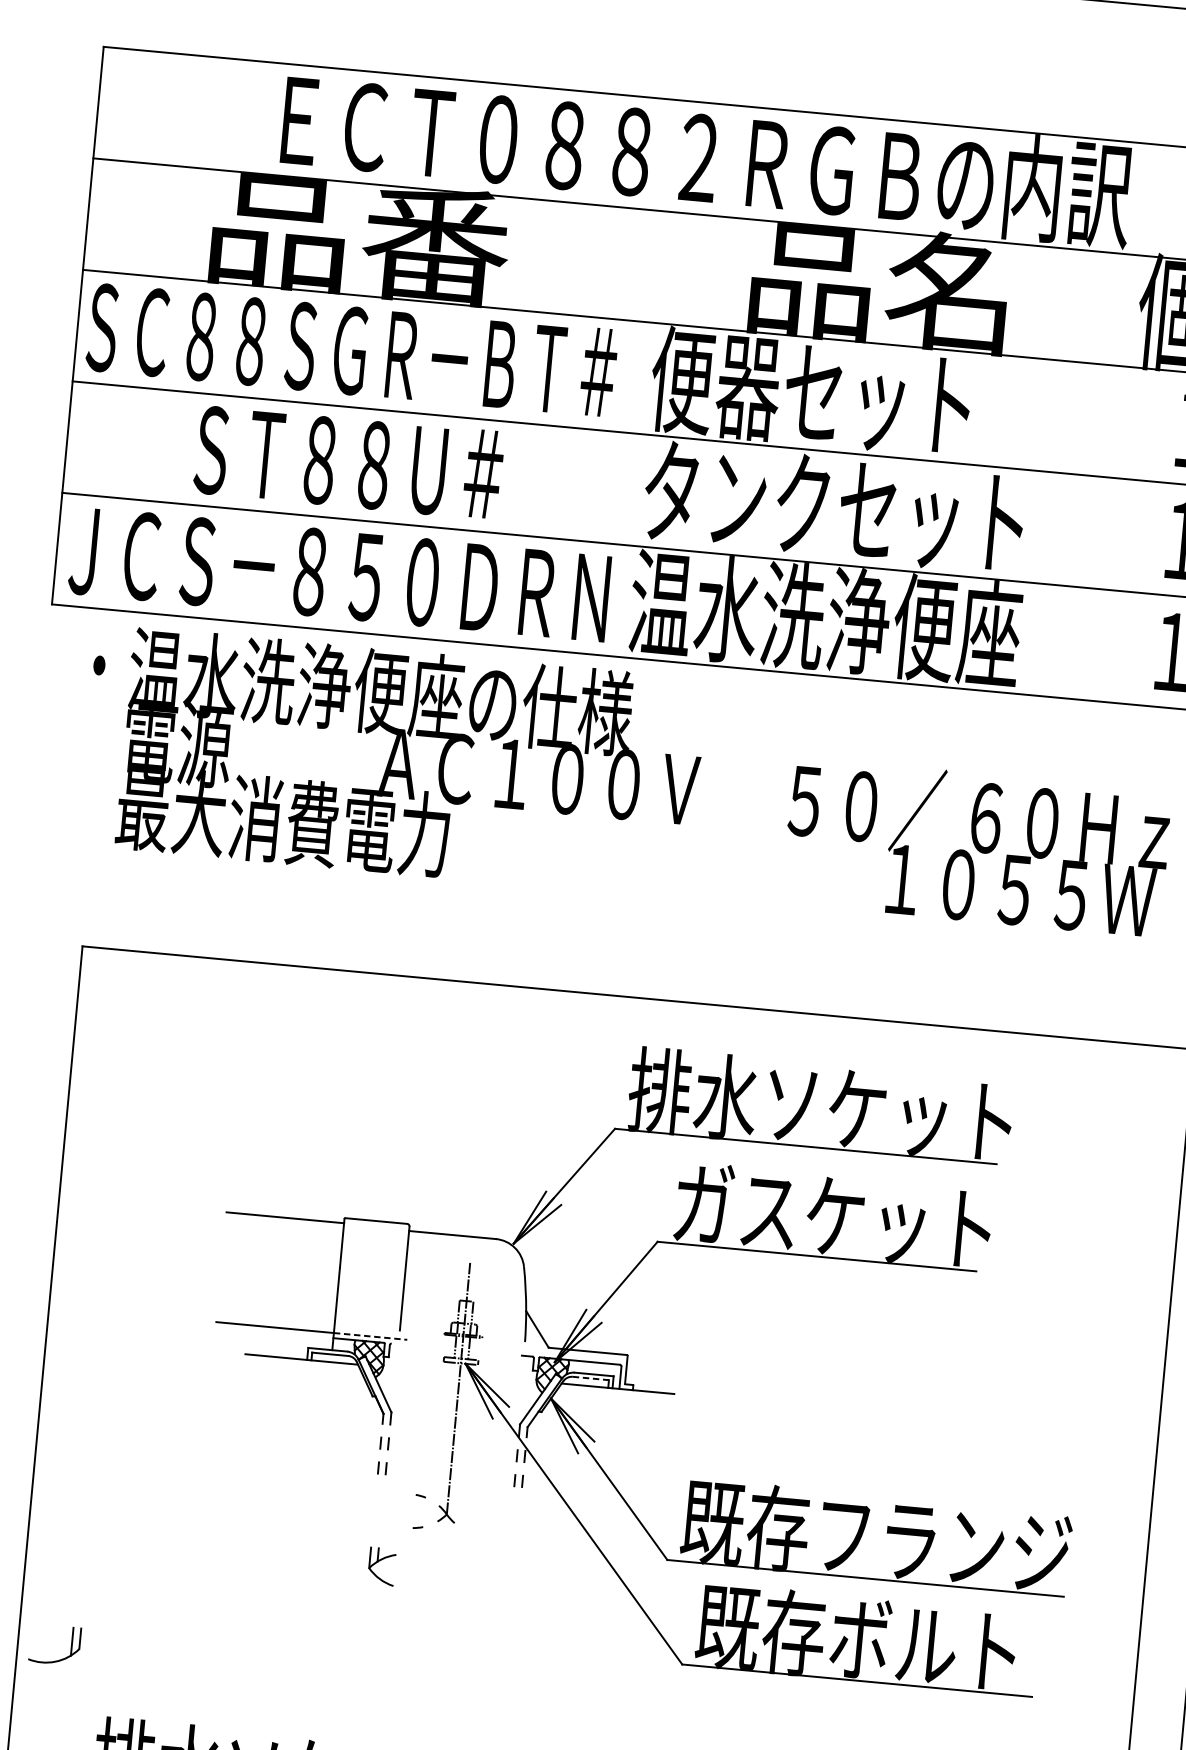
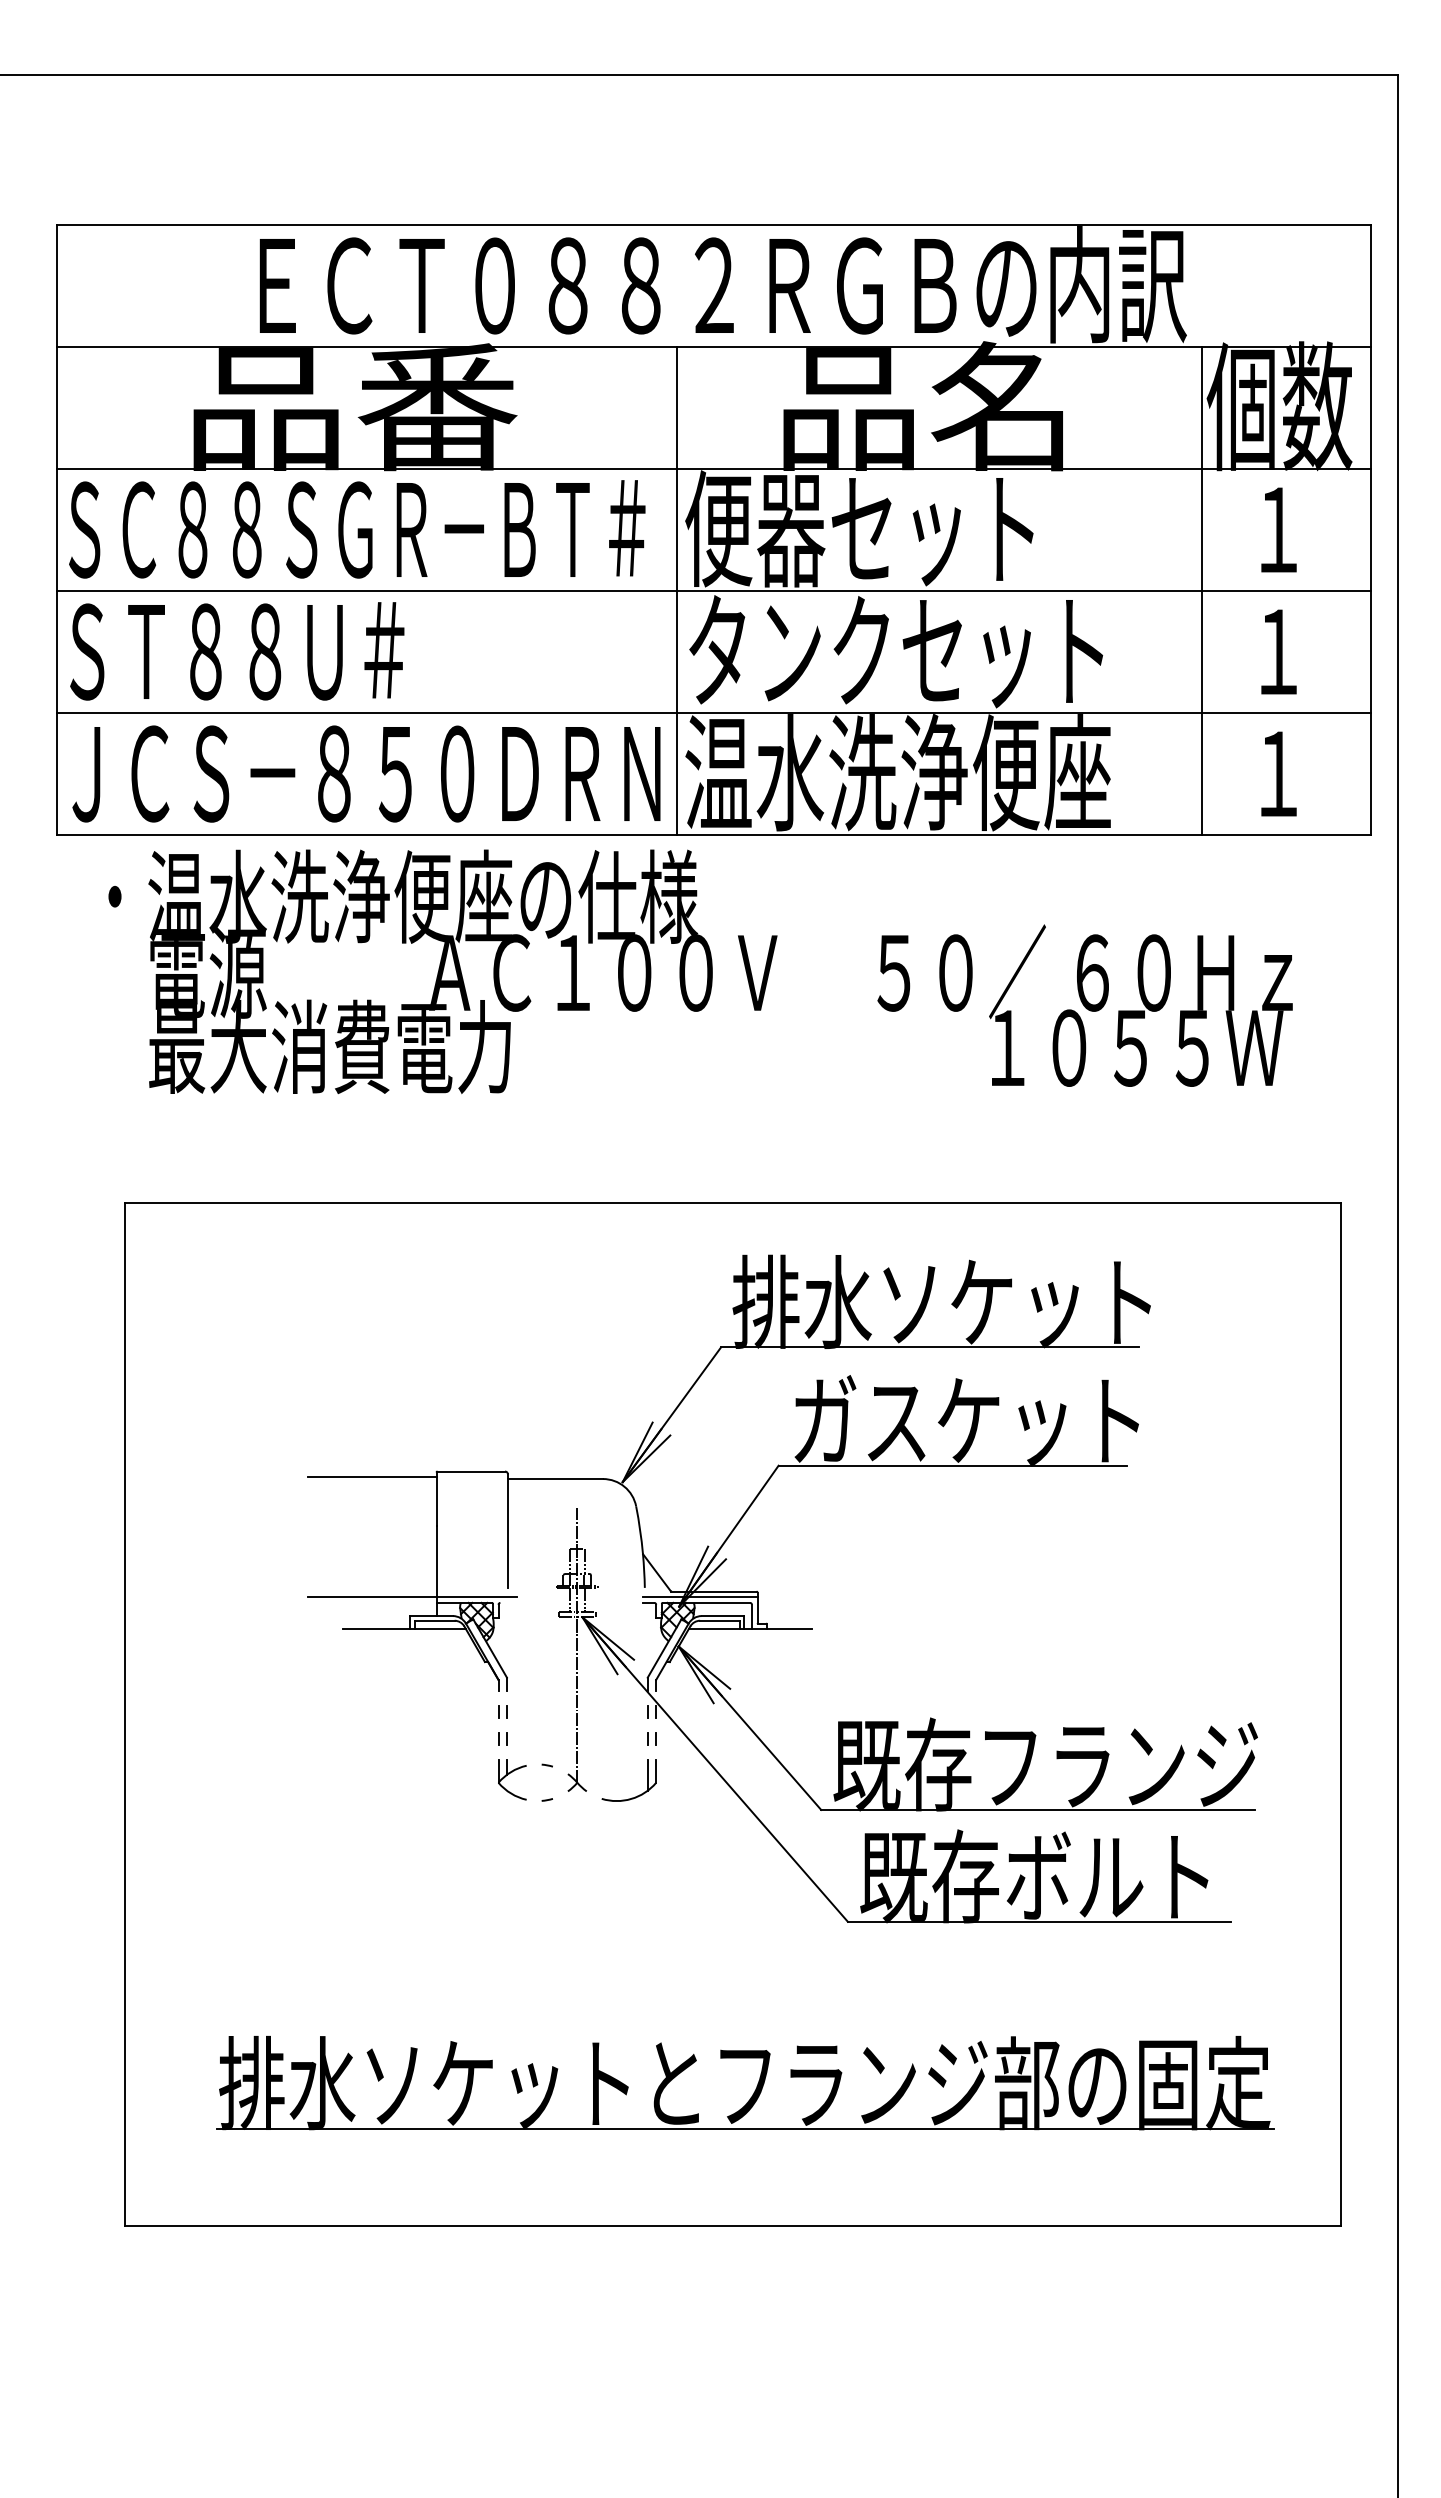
line: (638, 434) -> (676, 591), added
text: (349, 462) -> (237, 651), moved
line: (1119, 478) -> (1202, 591), added
line: (371, 1336) -> (477, 1597), dashed -> solid
line: (574, 1355) -> (699, 1597), added
line: (590, 1378) -> (719, 1620), dashed -> solid
part: (382, 1566) -> (512, 1779), moved
part: (55, 1660) -> (631, 1797), moved

